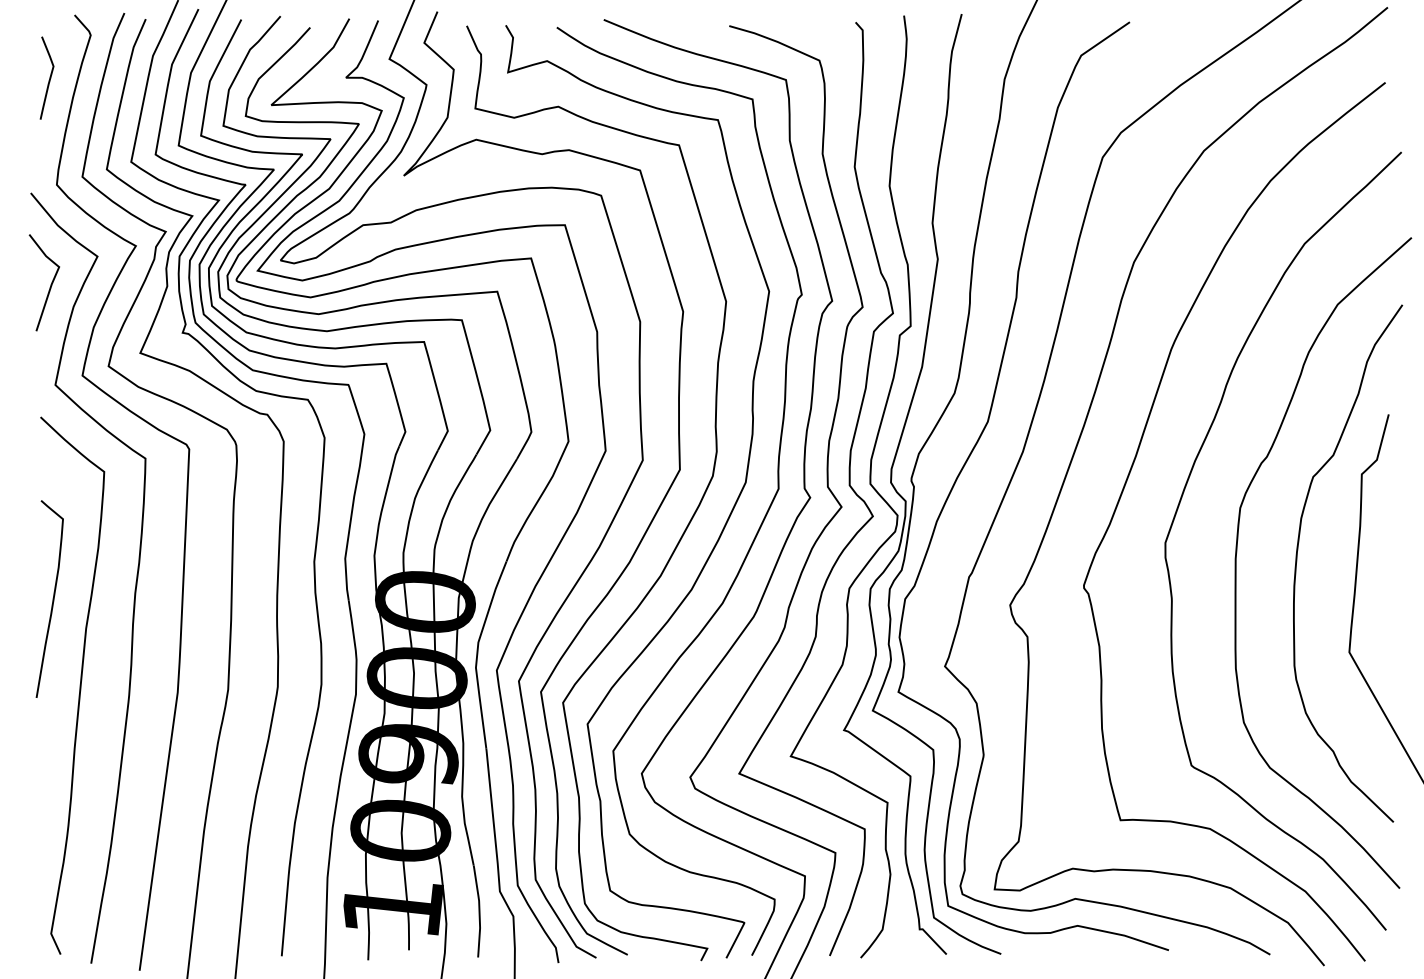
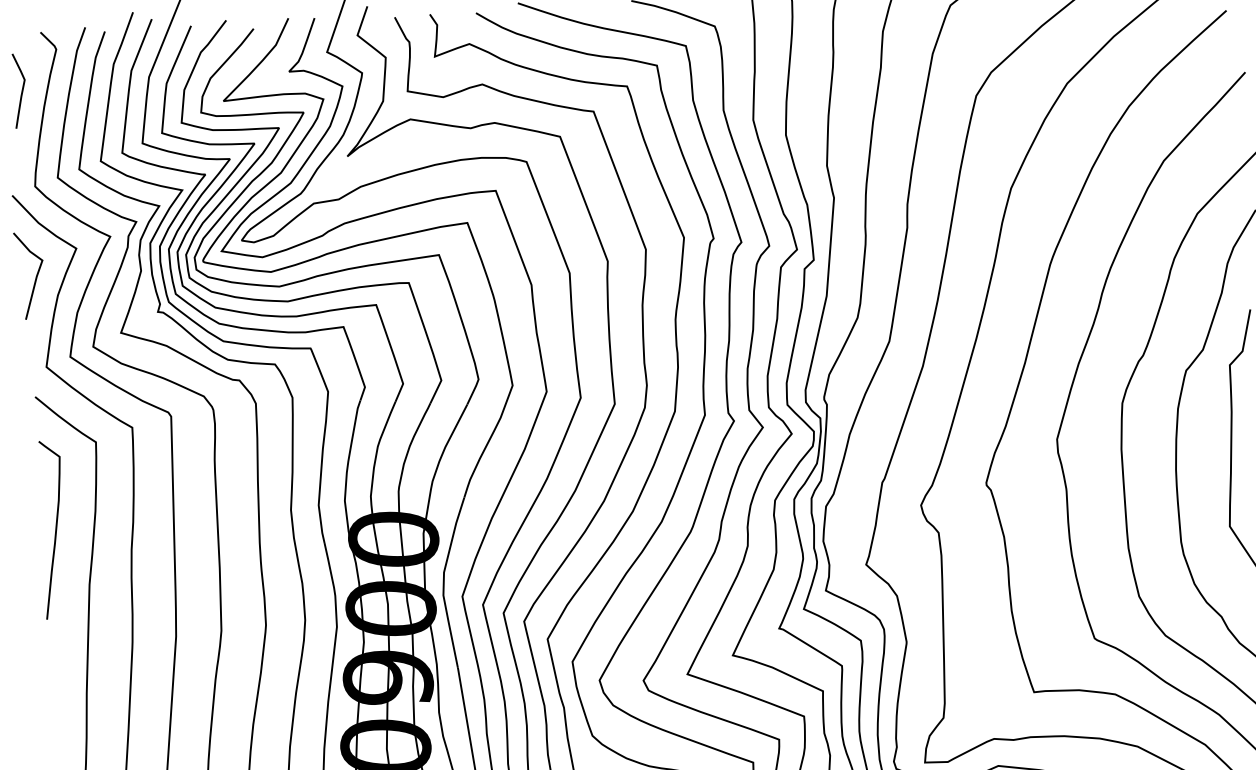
curve: (52, 598) -> (55, 529), moved

